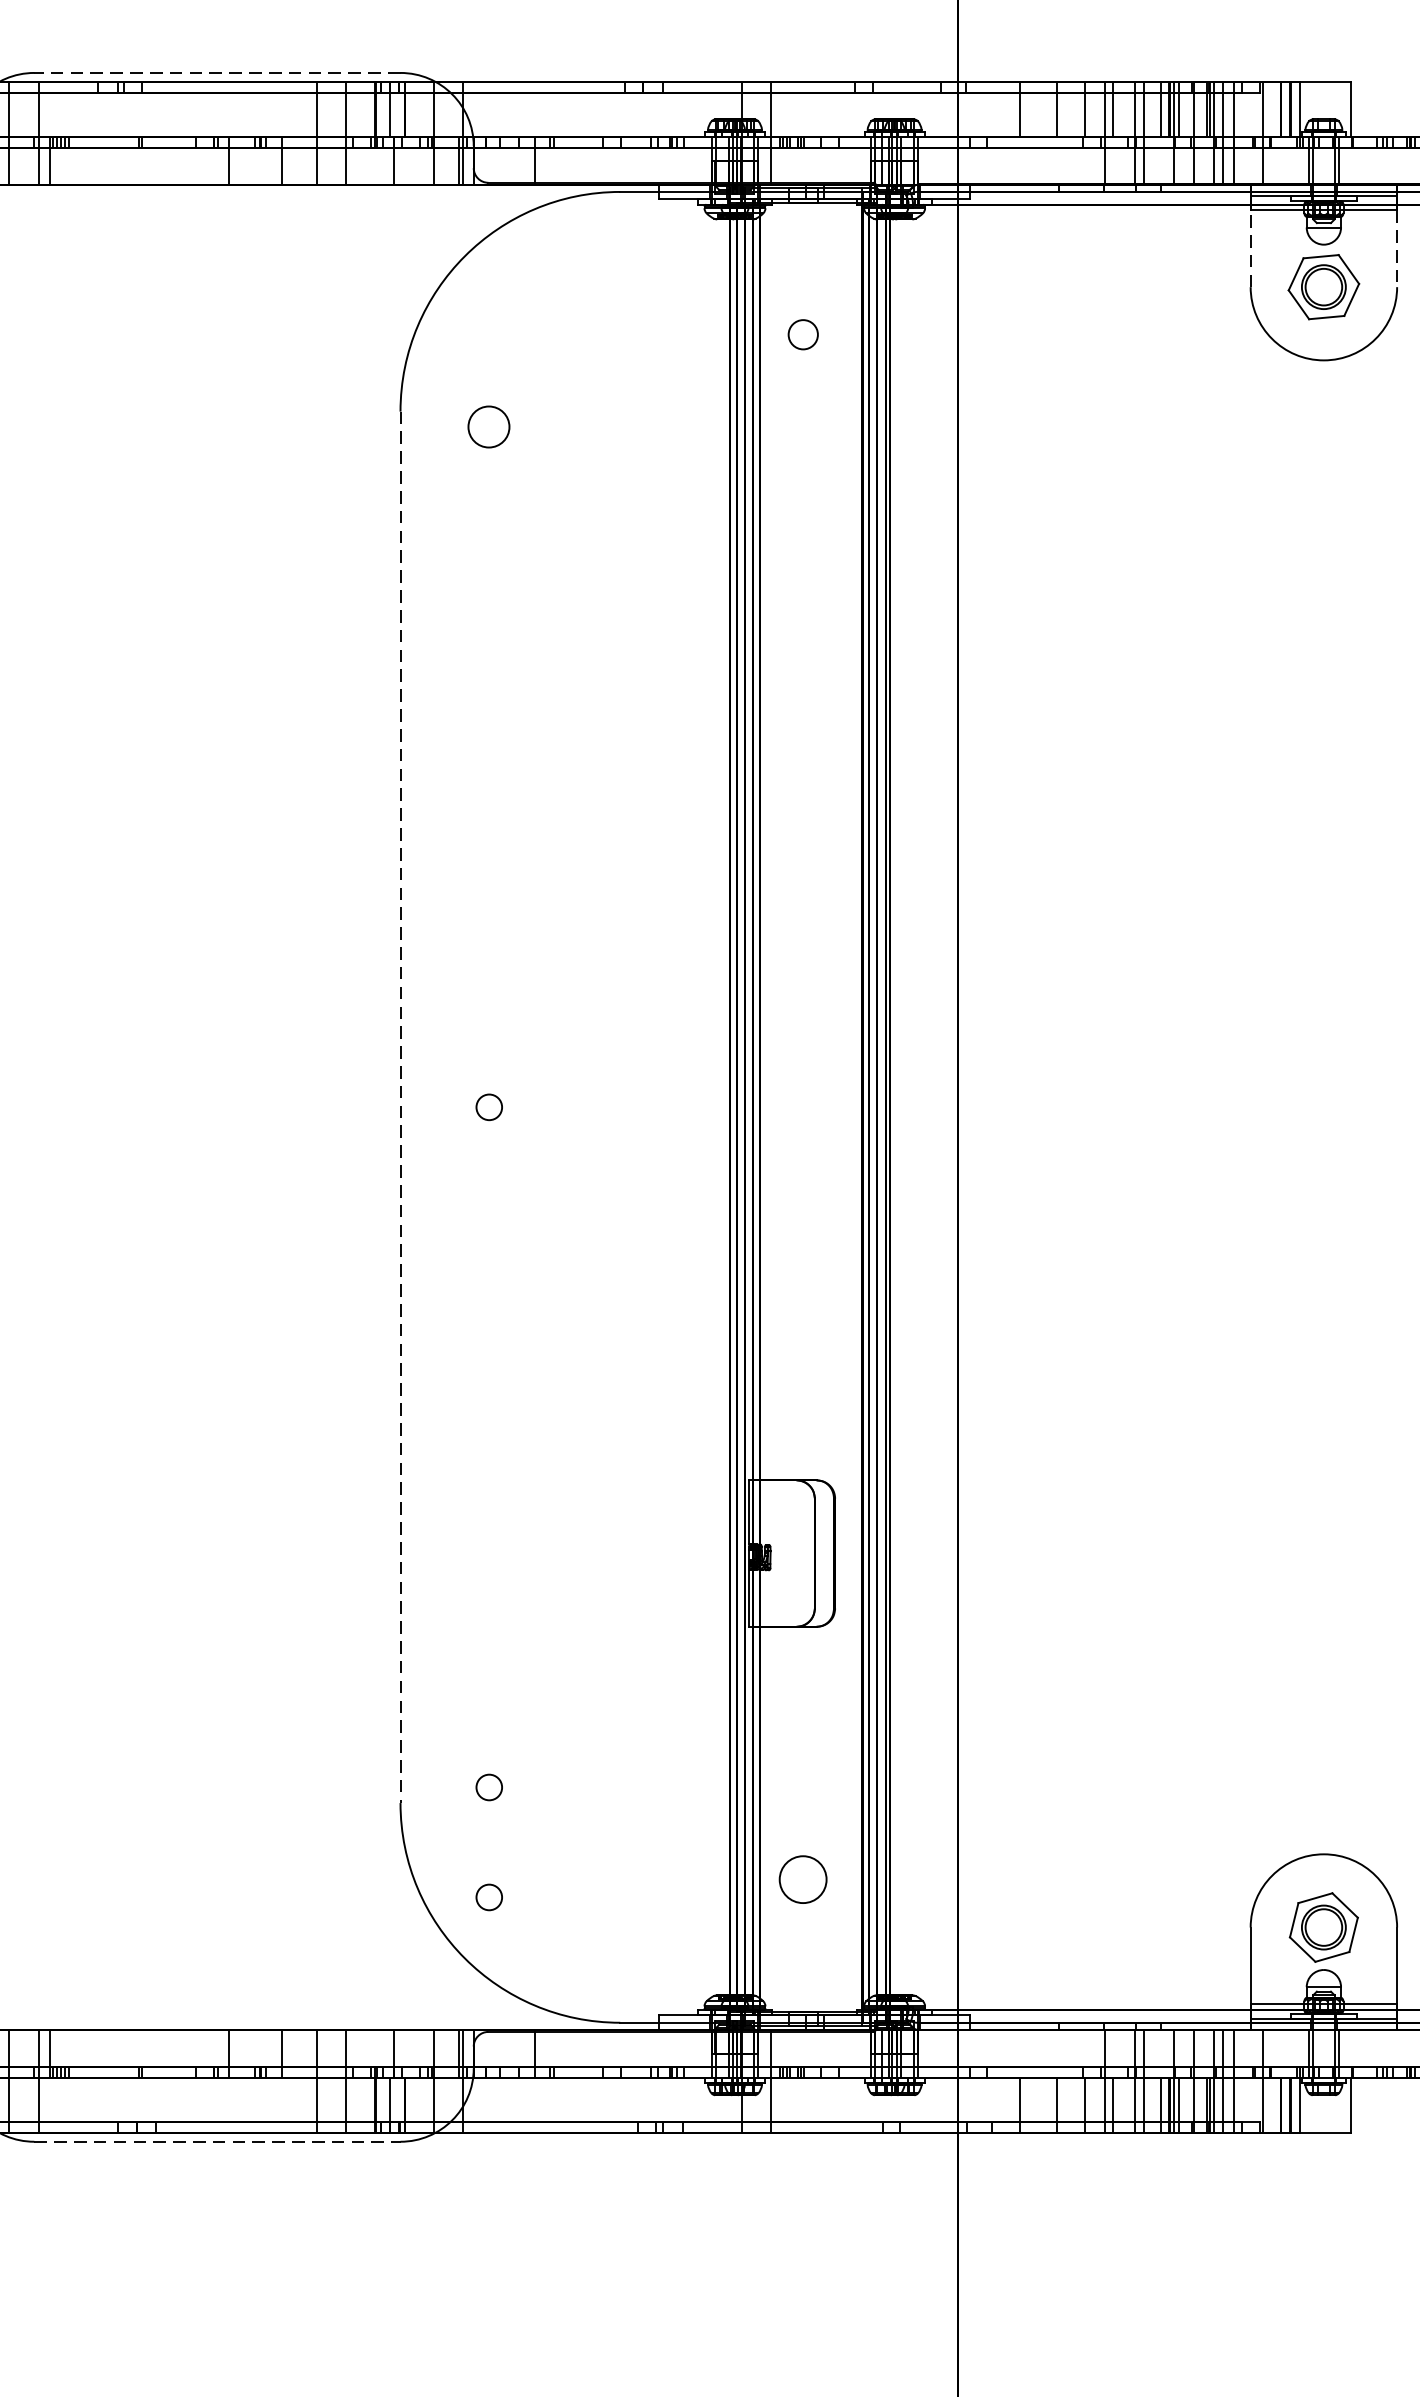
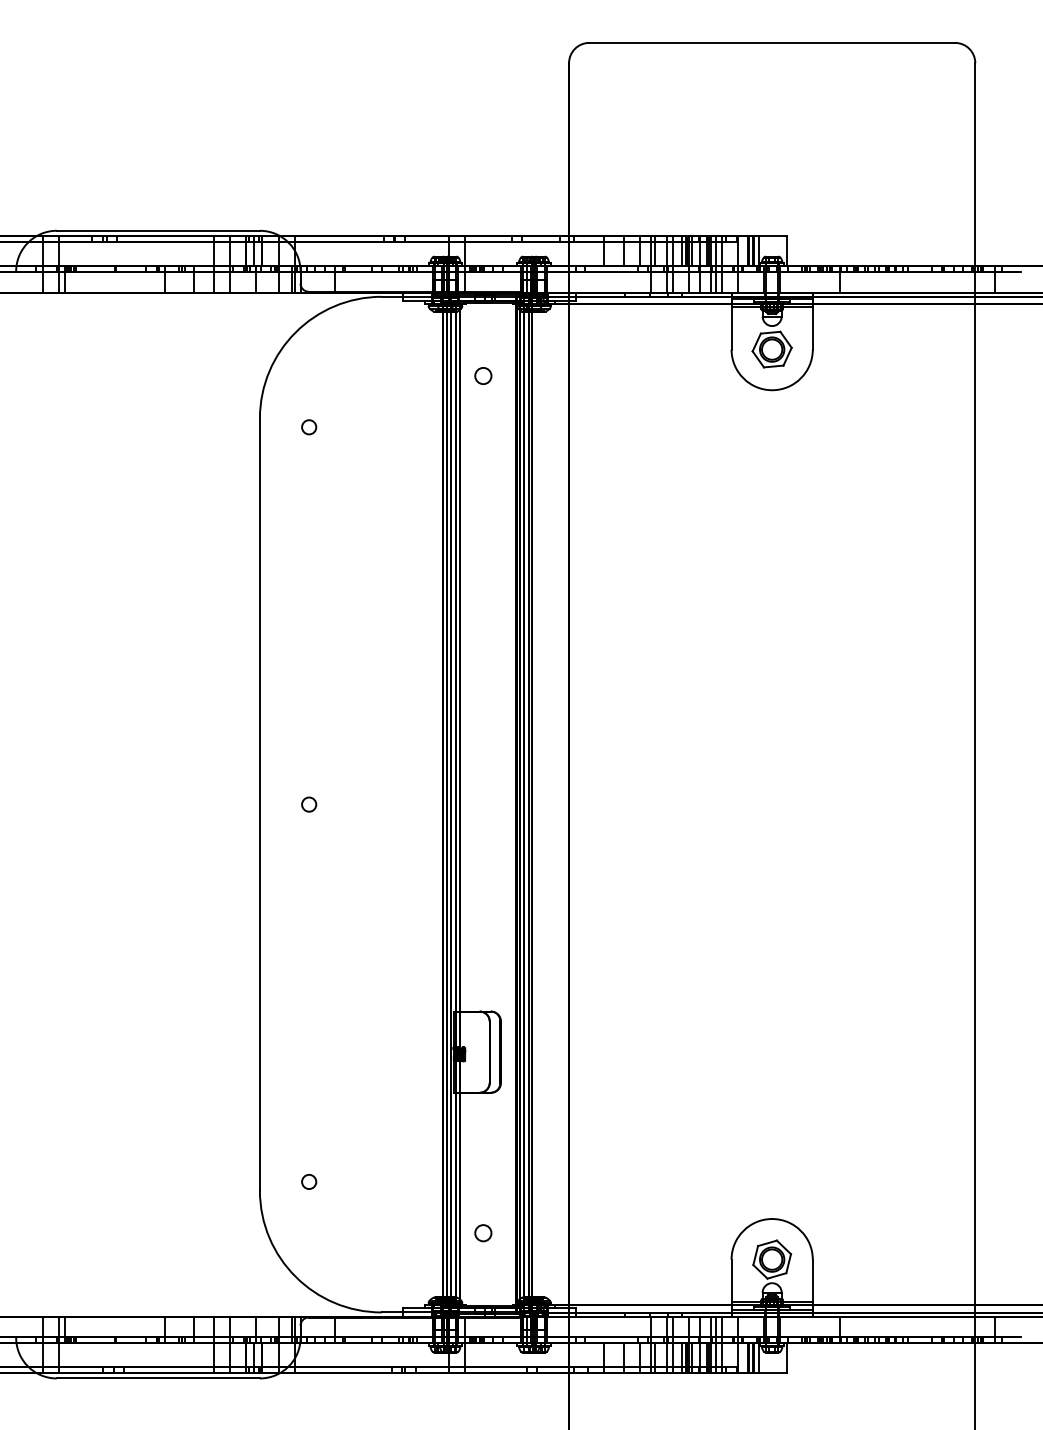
line: (217, 72) -> (158, 230), dashed -> solid
line: (1250, 247) -> (731, 327), dashed -> solid
line: (1396, 249) -> (812, 328), dashed -> solid
circle: (489, 427) -> (309, 427), size x0.62
line: (399, 1107) -> (259, 804), dashed -> solid
circle: (803, 1880) -> (483, 1233), size x0.62
circle: (489, 1896) -> (309, 1242), removed
line: (217, 2141) -> (158, 1378), dashed -> solid

